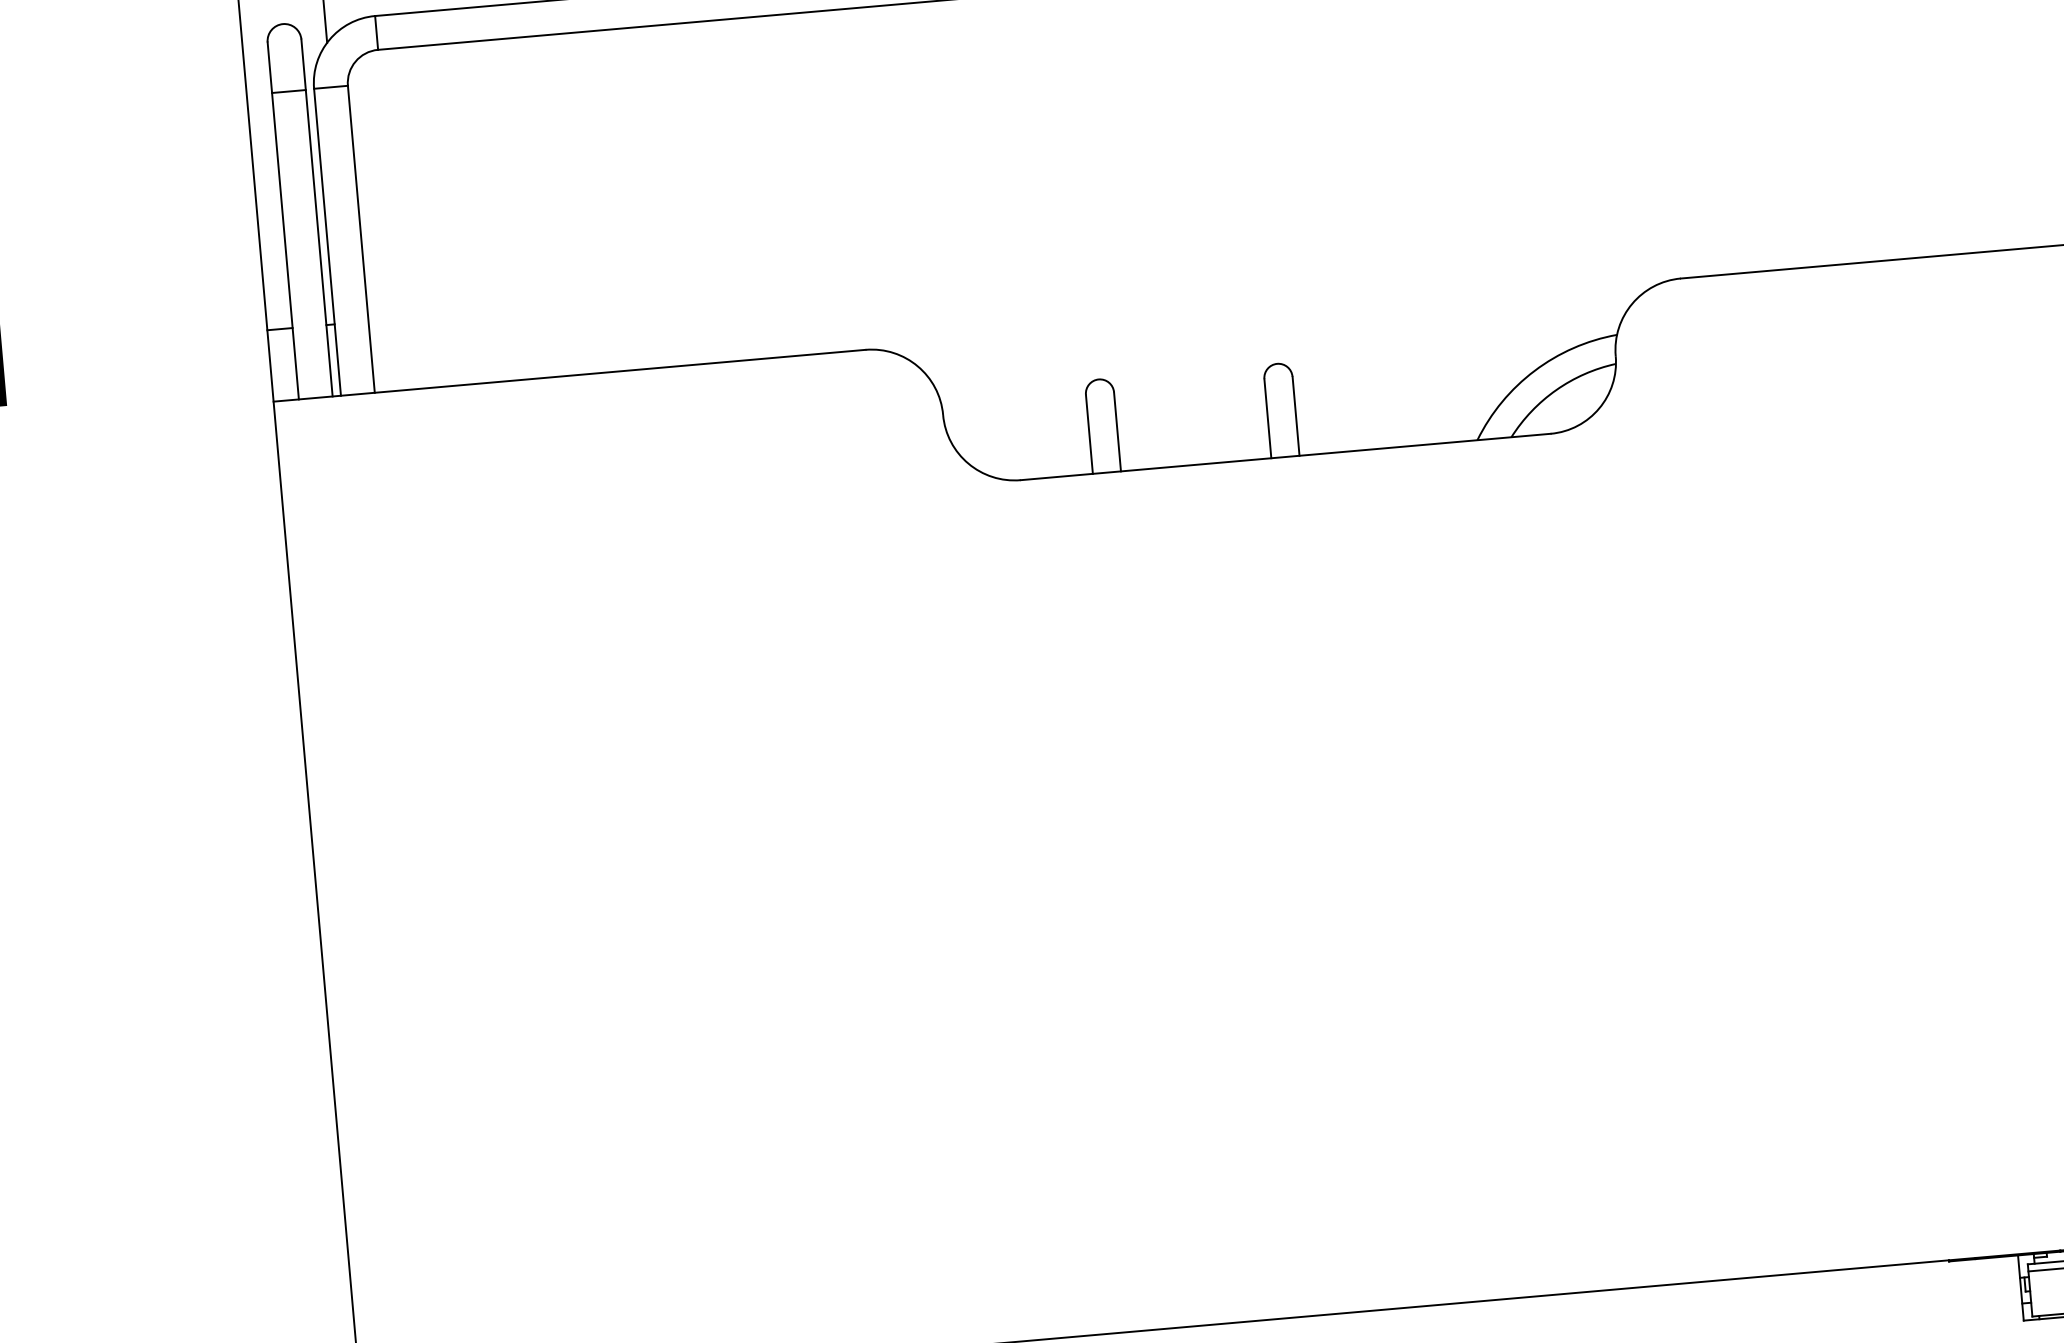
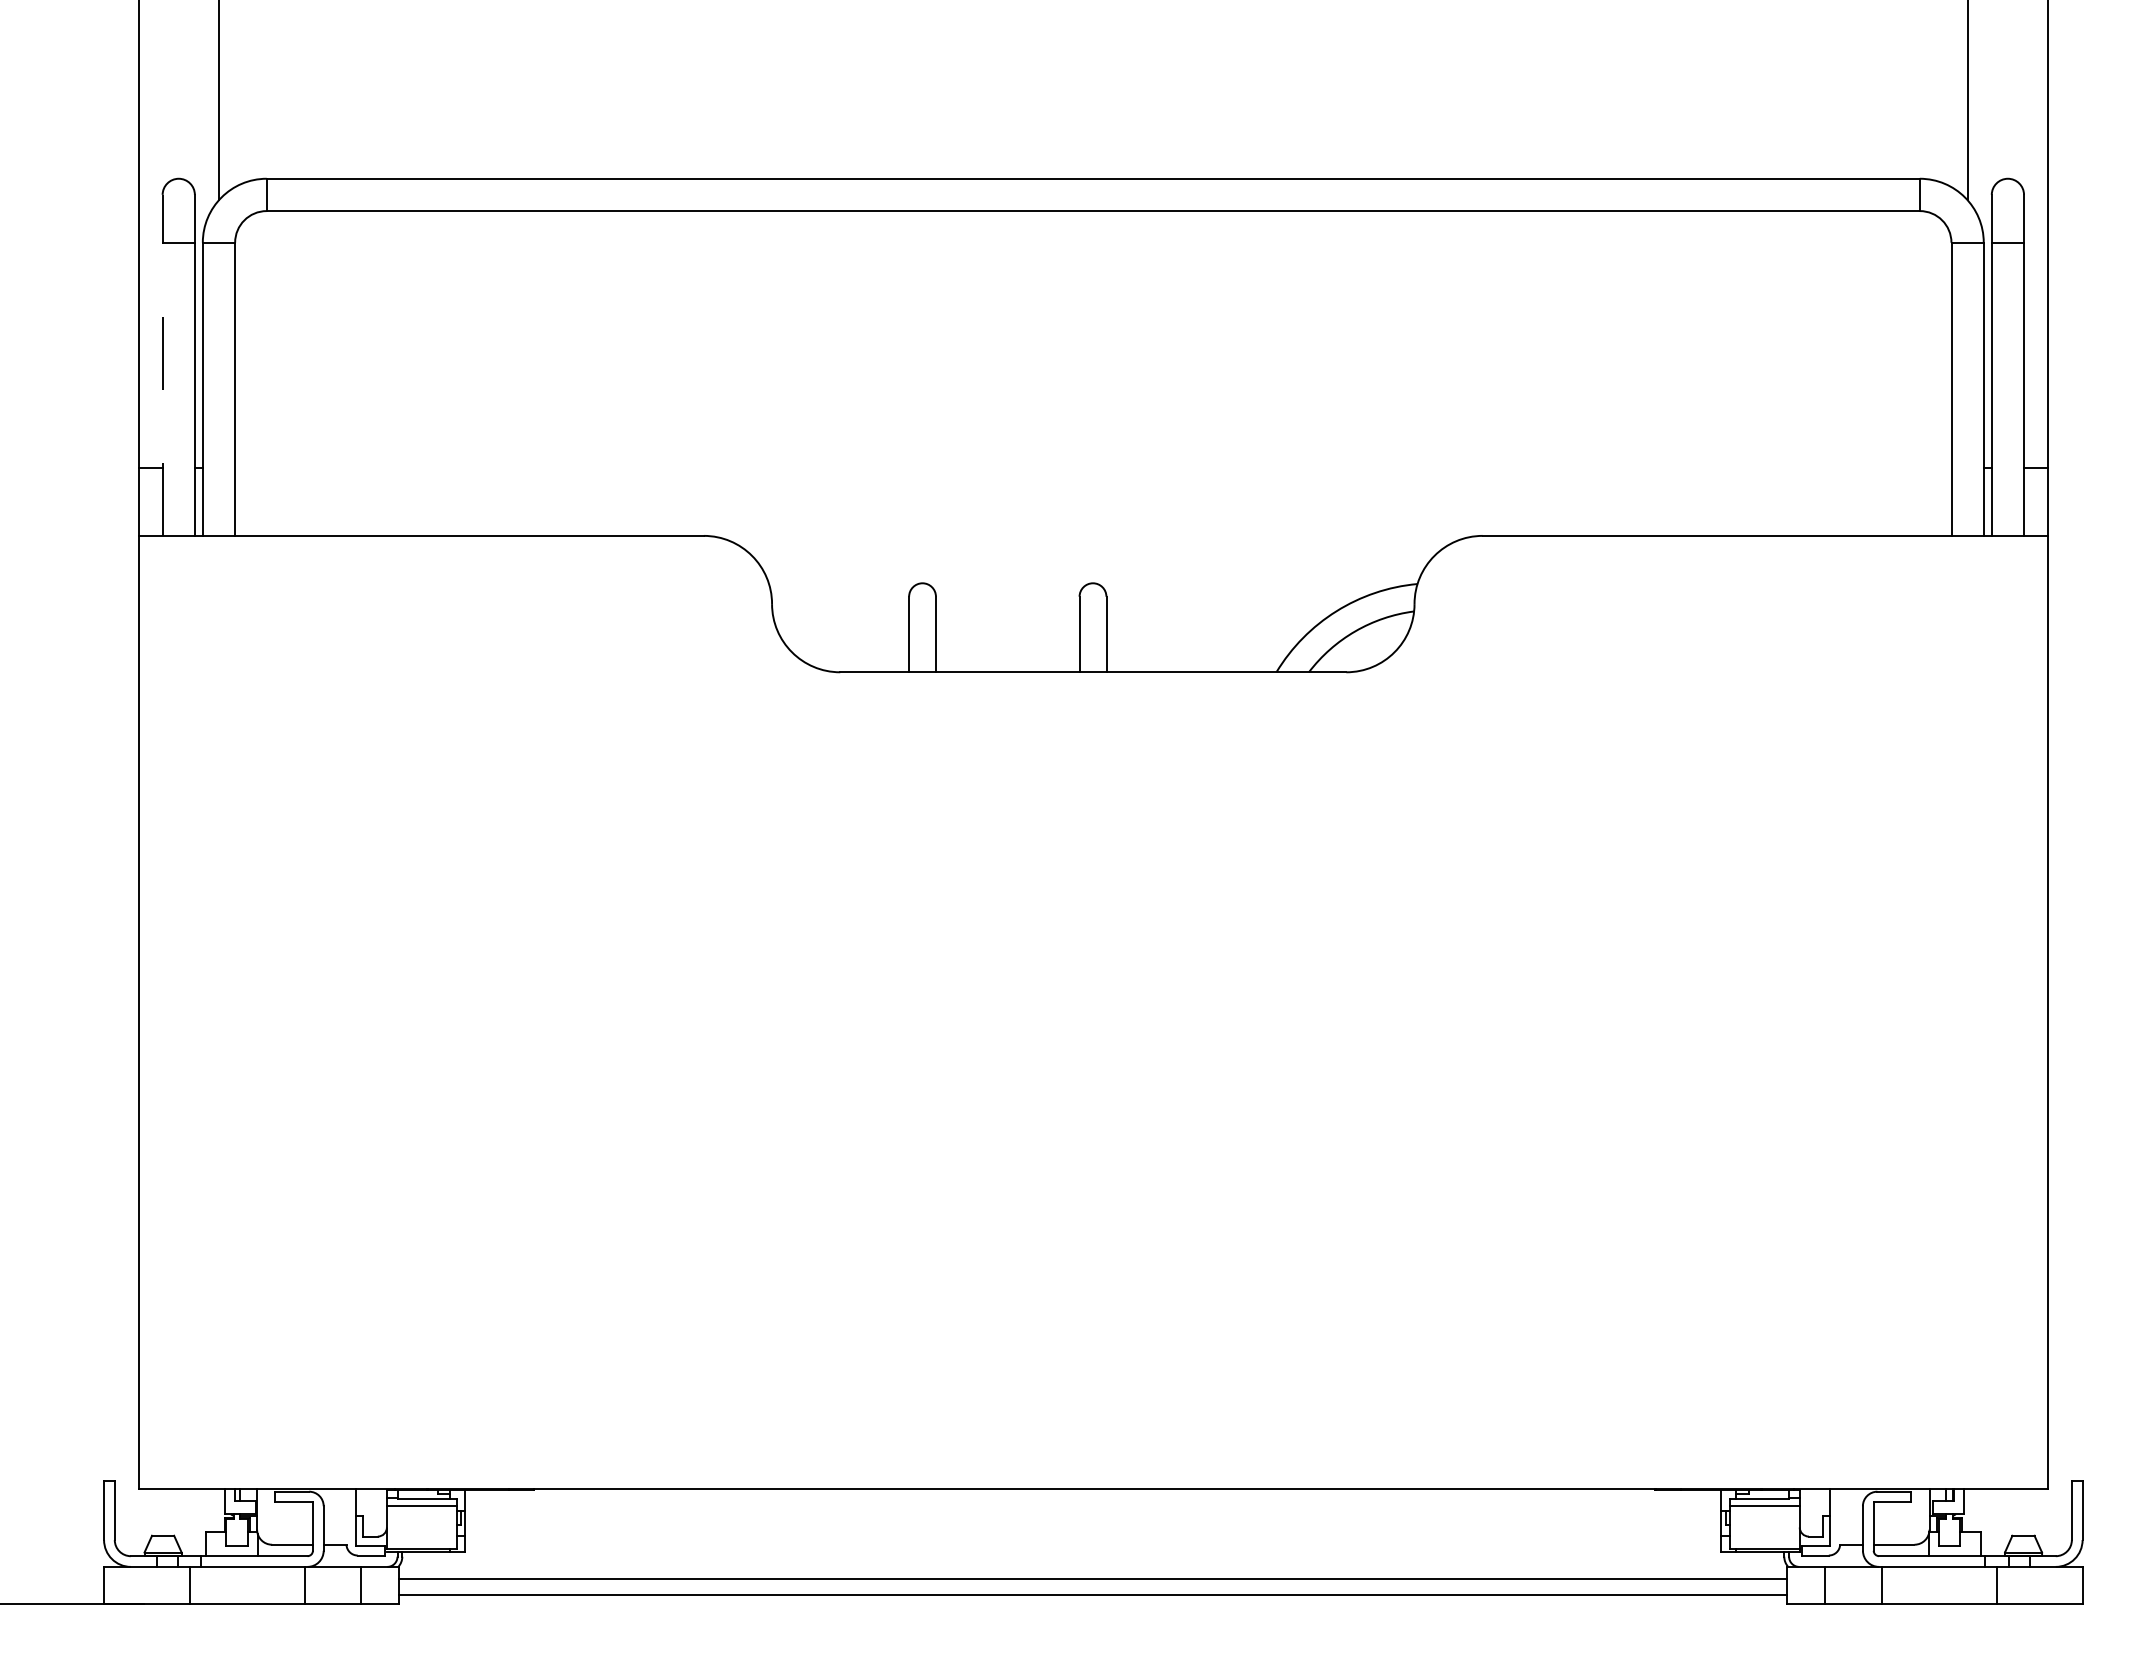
line: (283, 220) -> (162, 364), solid -> dashed

